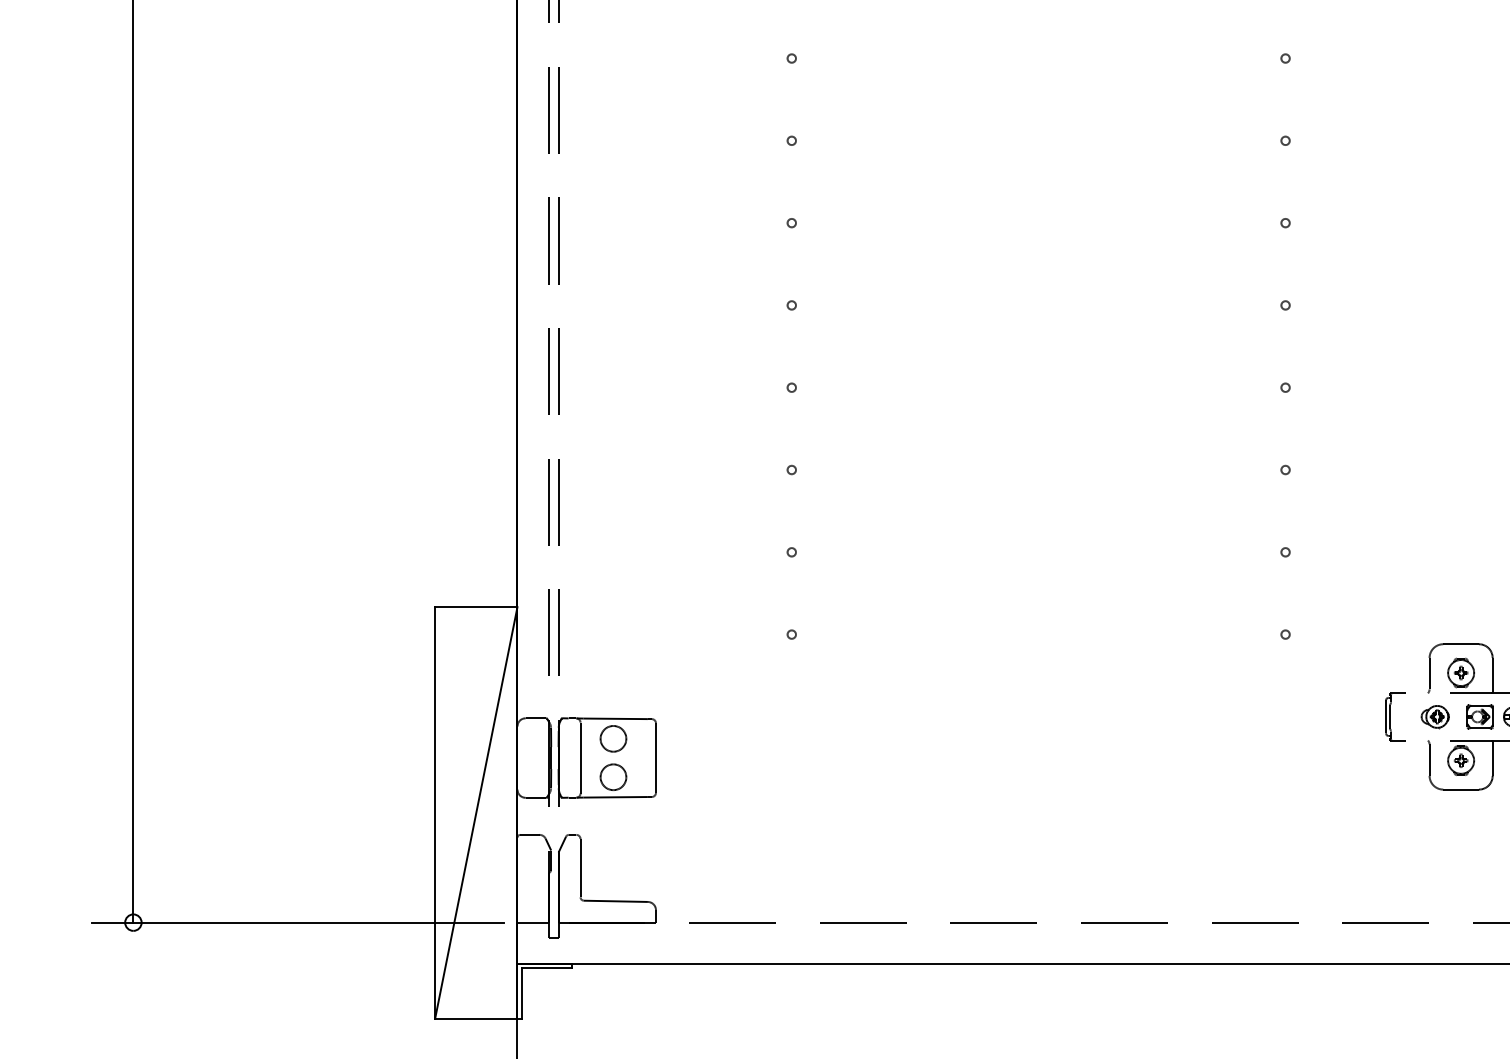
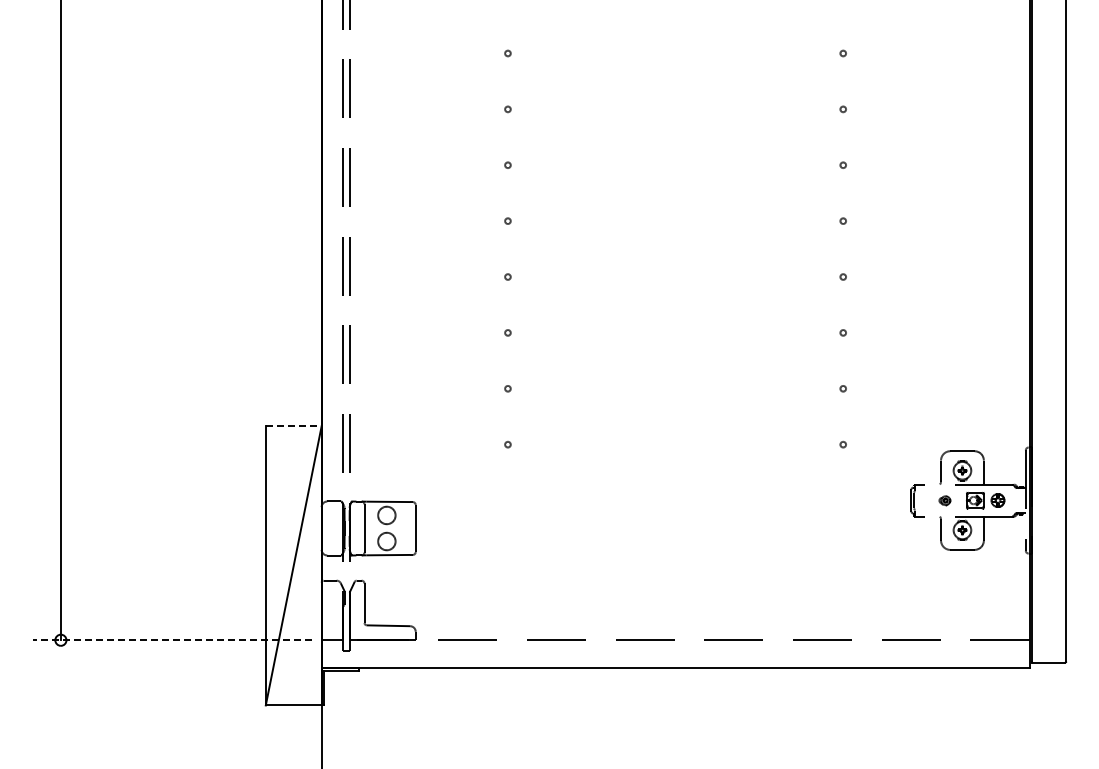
line: (475, 607) -> (293, 426), solid -> dashed
part: (1434, 716) -> (944, 500), size x0.6
line: (297, 923) -> (172, 640), solid -> dashed

